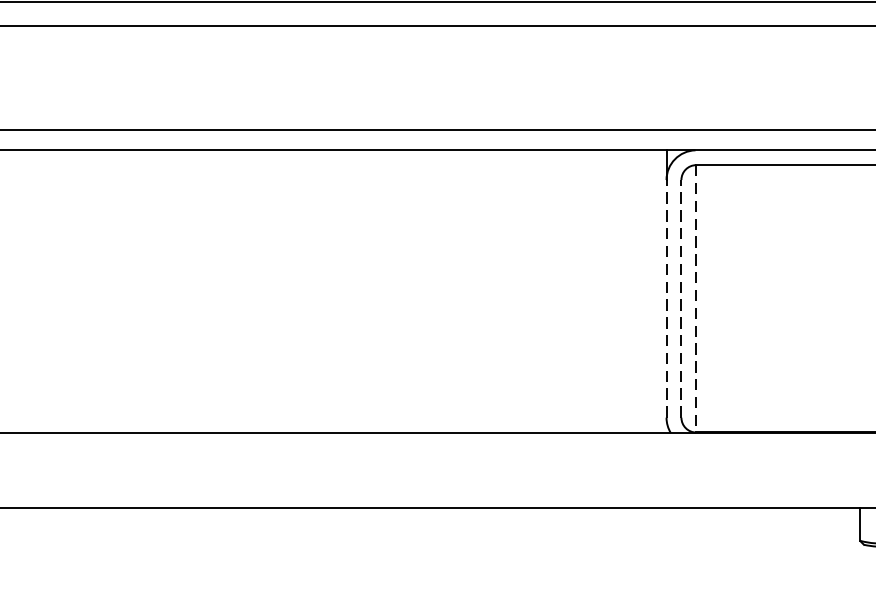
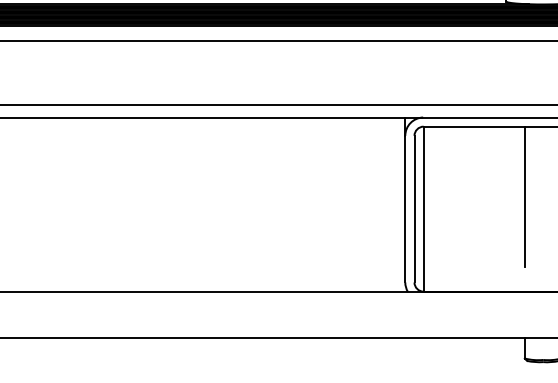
line: (859, 278) -> (524, 196), added
line: (666, 297) -> (405, 208), dashed -> solid
line: (681, 297) -> (414, 208), dashed -> solid
line: (696, 299) -> (423, 209), dashed -> solid

